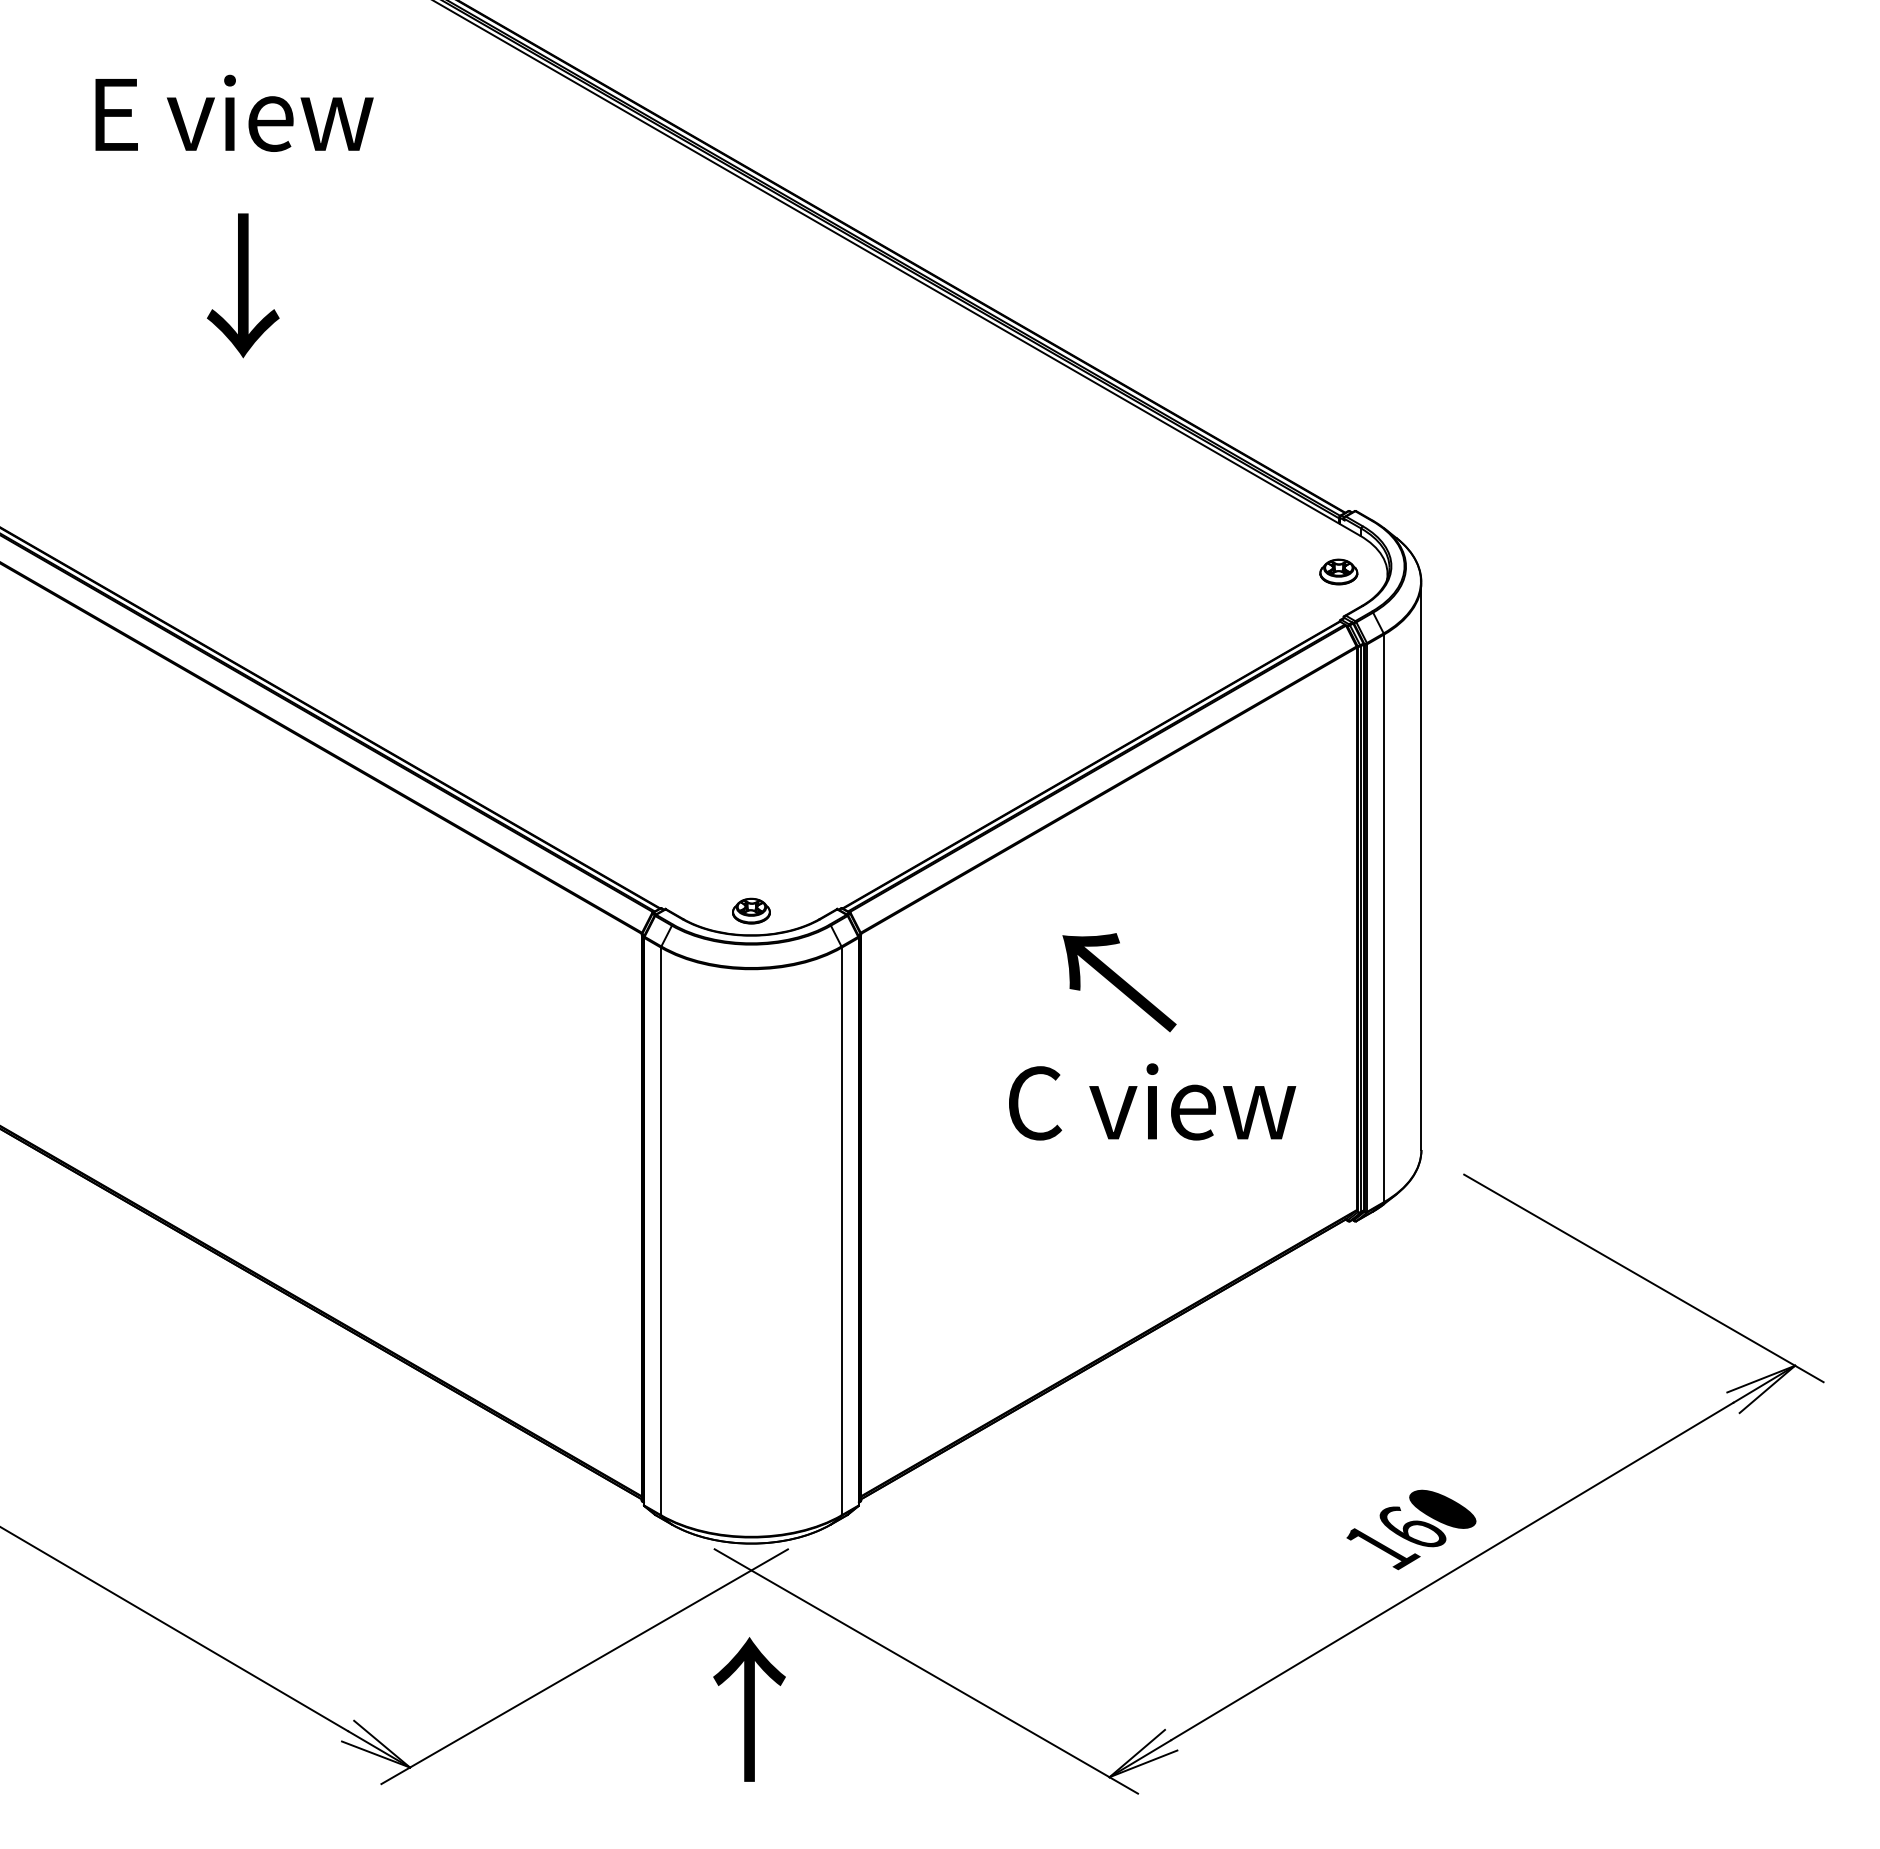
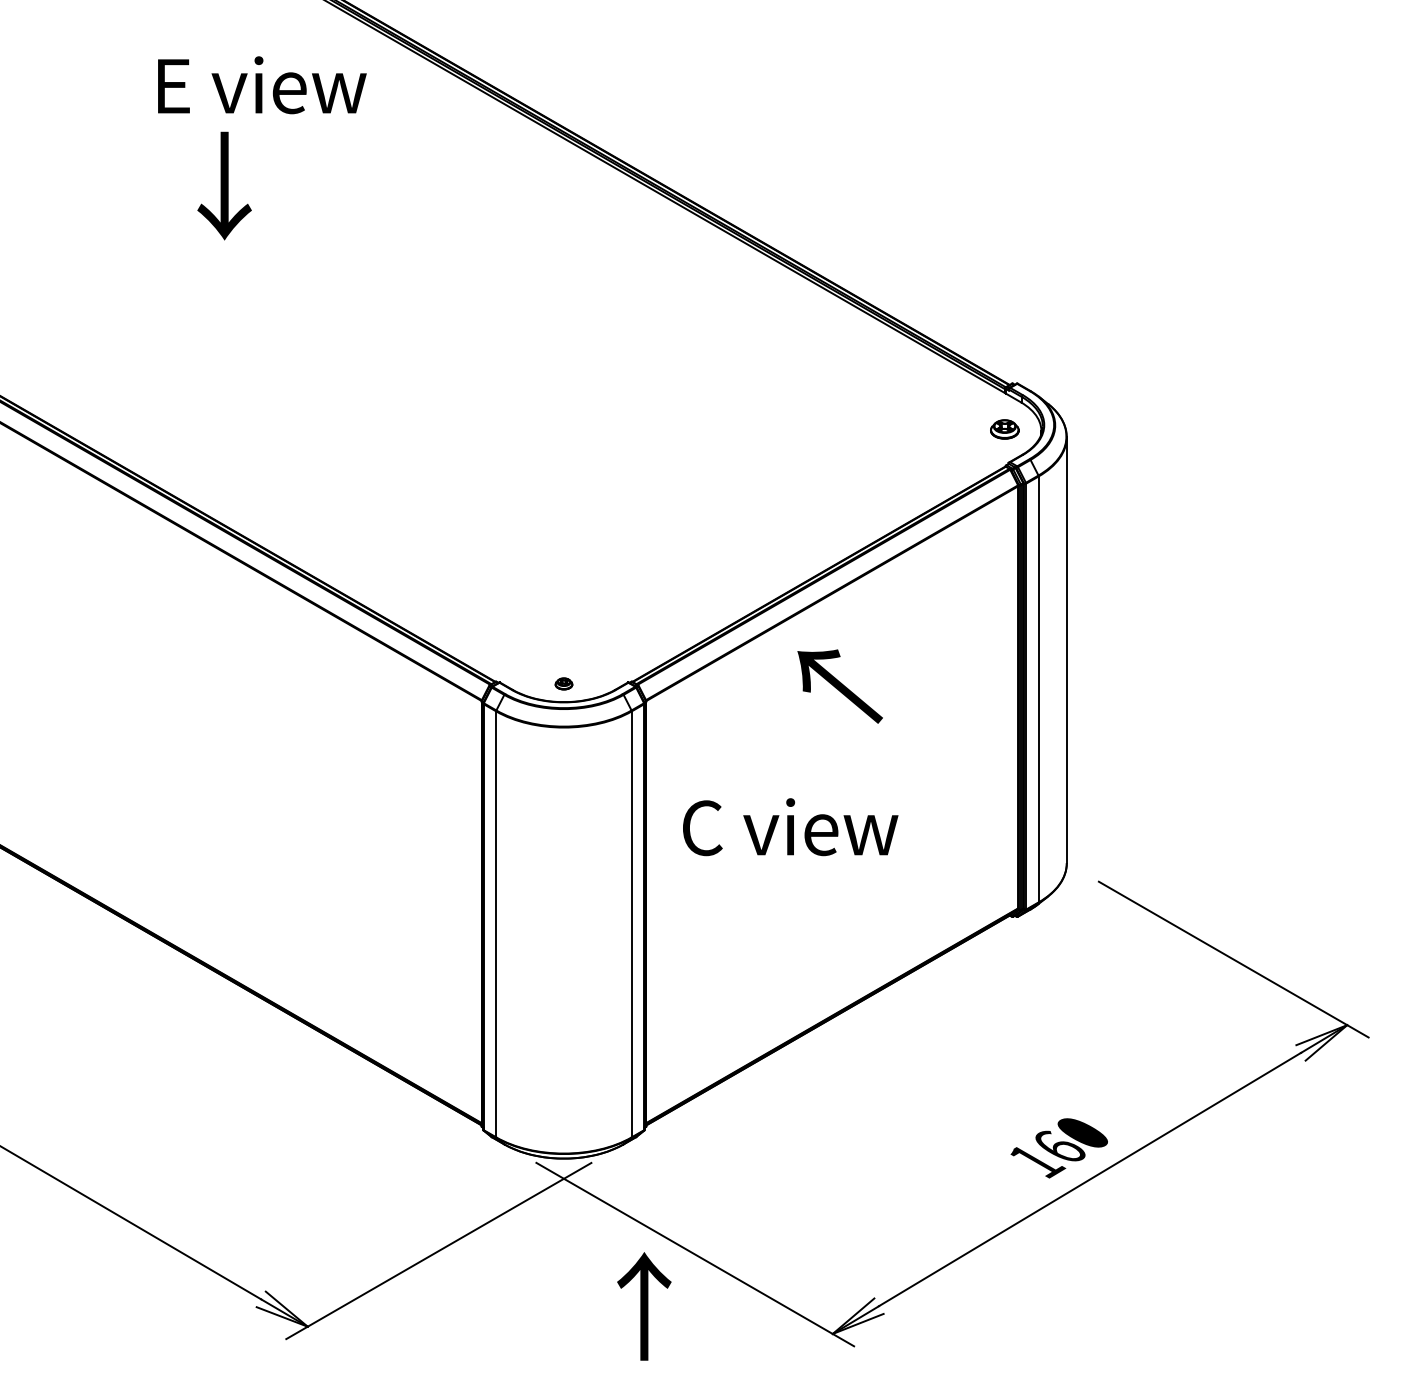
text: (234, 112) -> (262, 84), moved
text: (243, 285) -> (224, 185), moved
part: (751, 910) -> (564, 683), size x0.6
text: (1119, 982) -> (840, 686), moved
text: (1152, 1101) -> (790, 826), moved
text: (749, 1709) -> (644, 1306), moved

